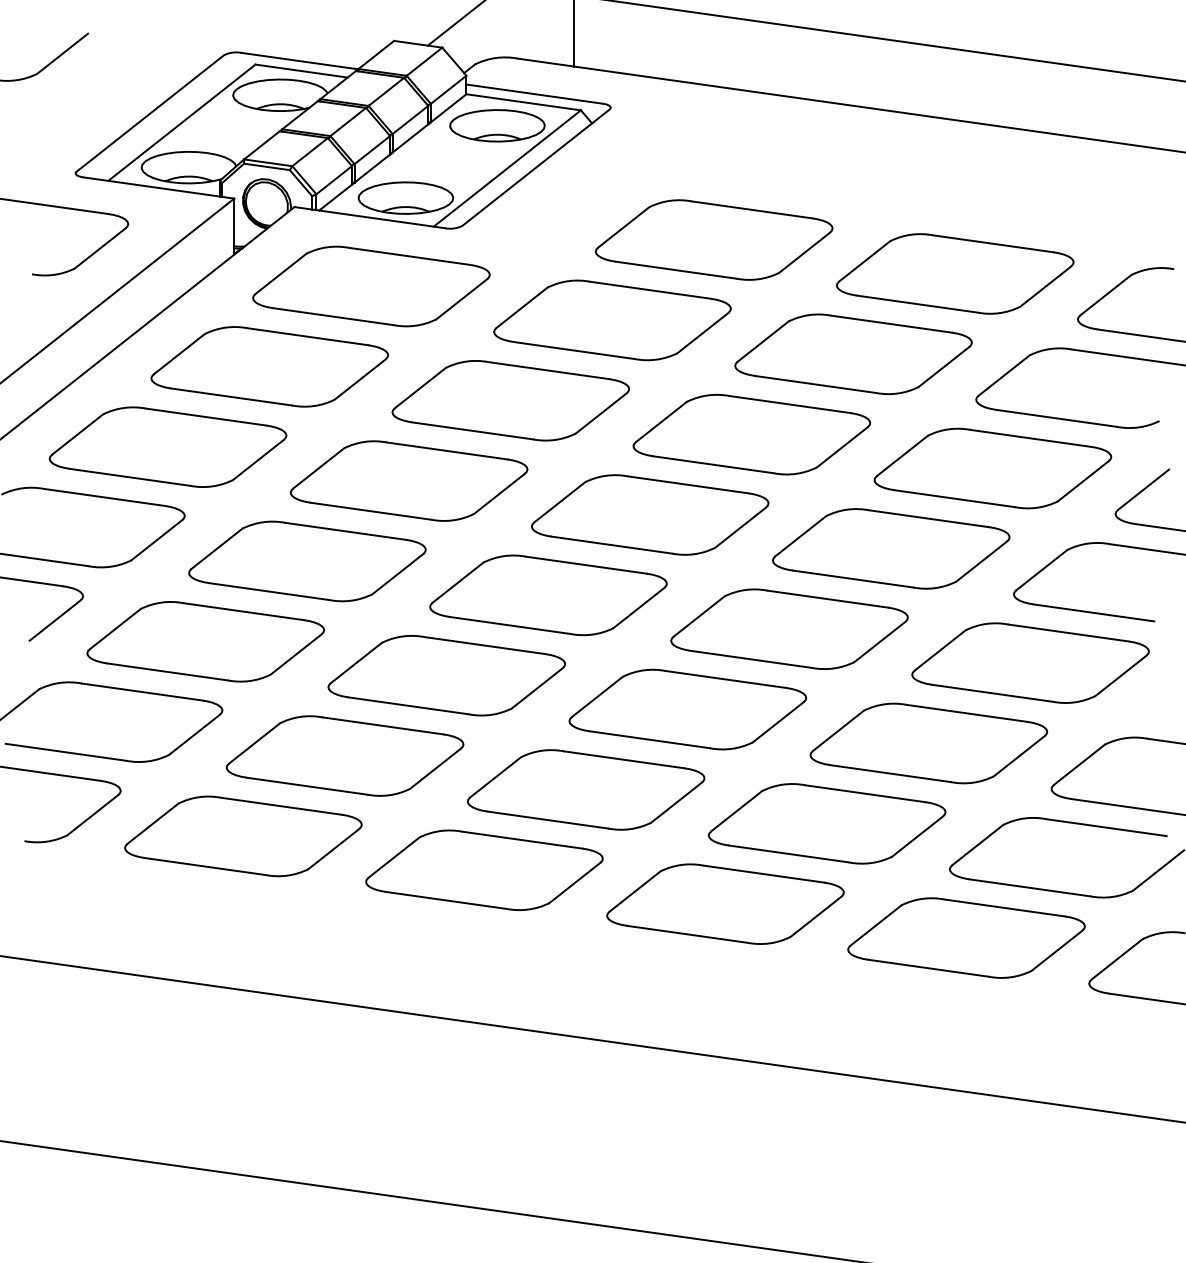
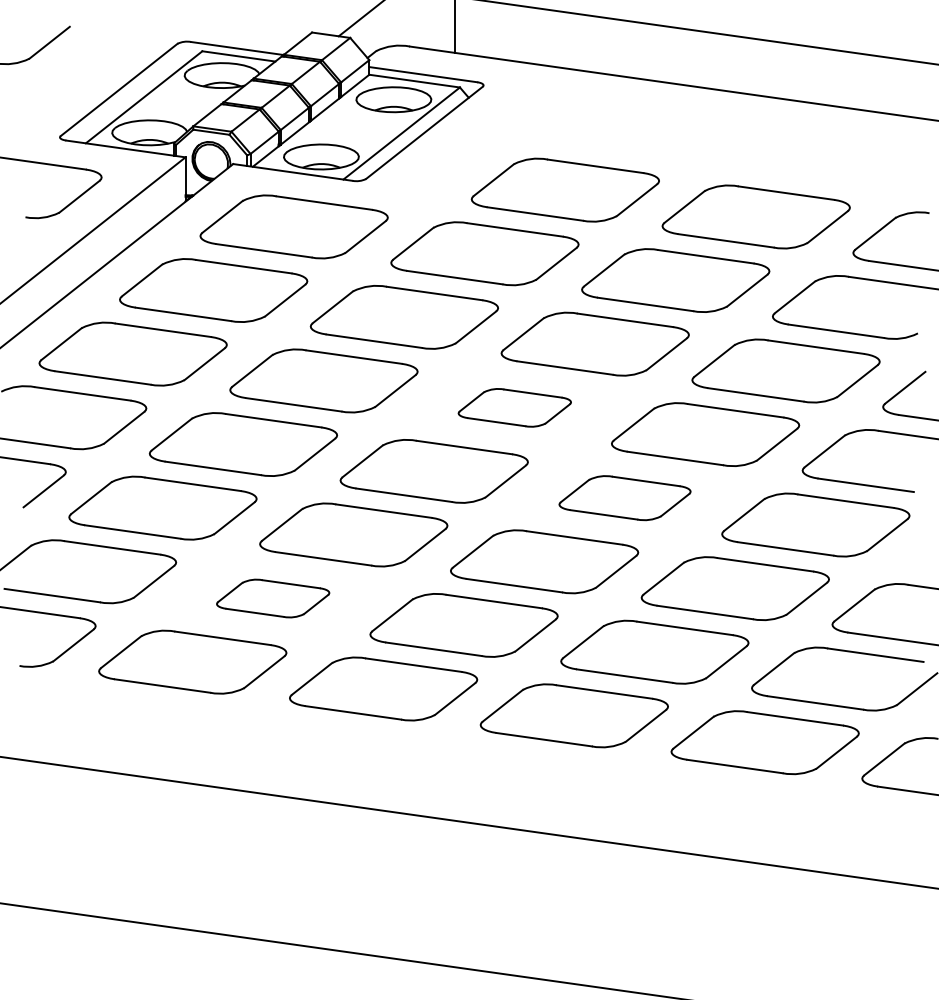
part: (649, 514) -> (514, 407), size x0.6
part: (788, 628) -> (624, 497), size x0.7
part: (344, 755) -> (272, 598), size x0.6

